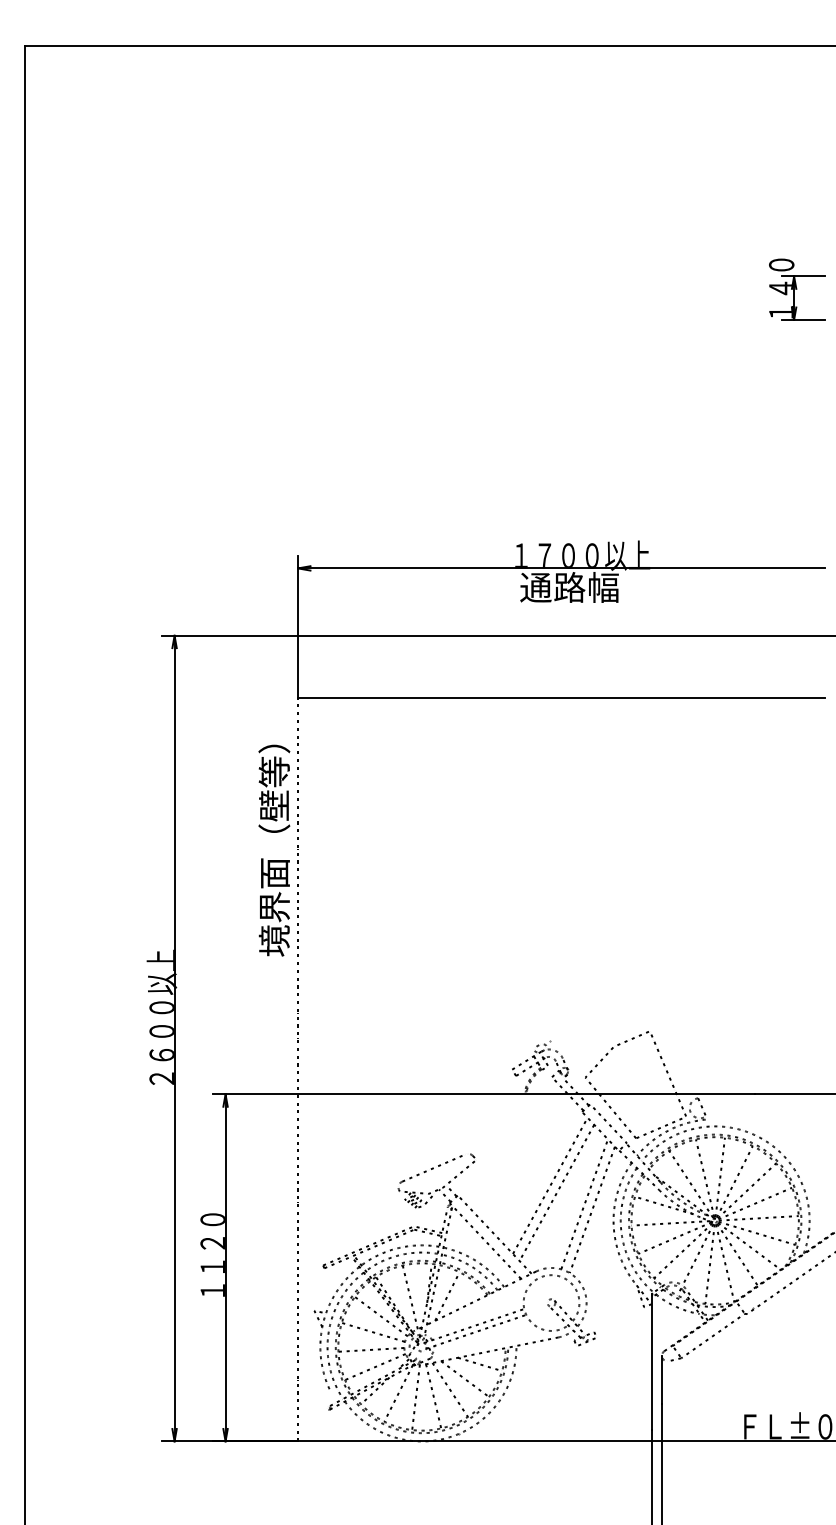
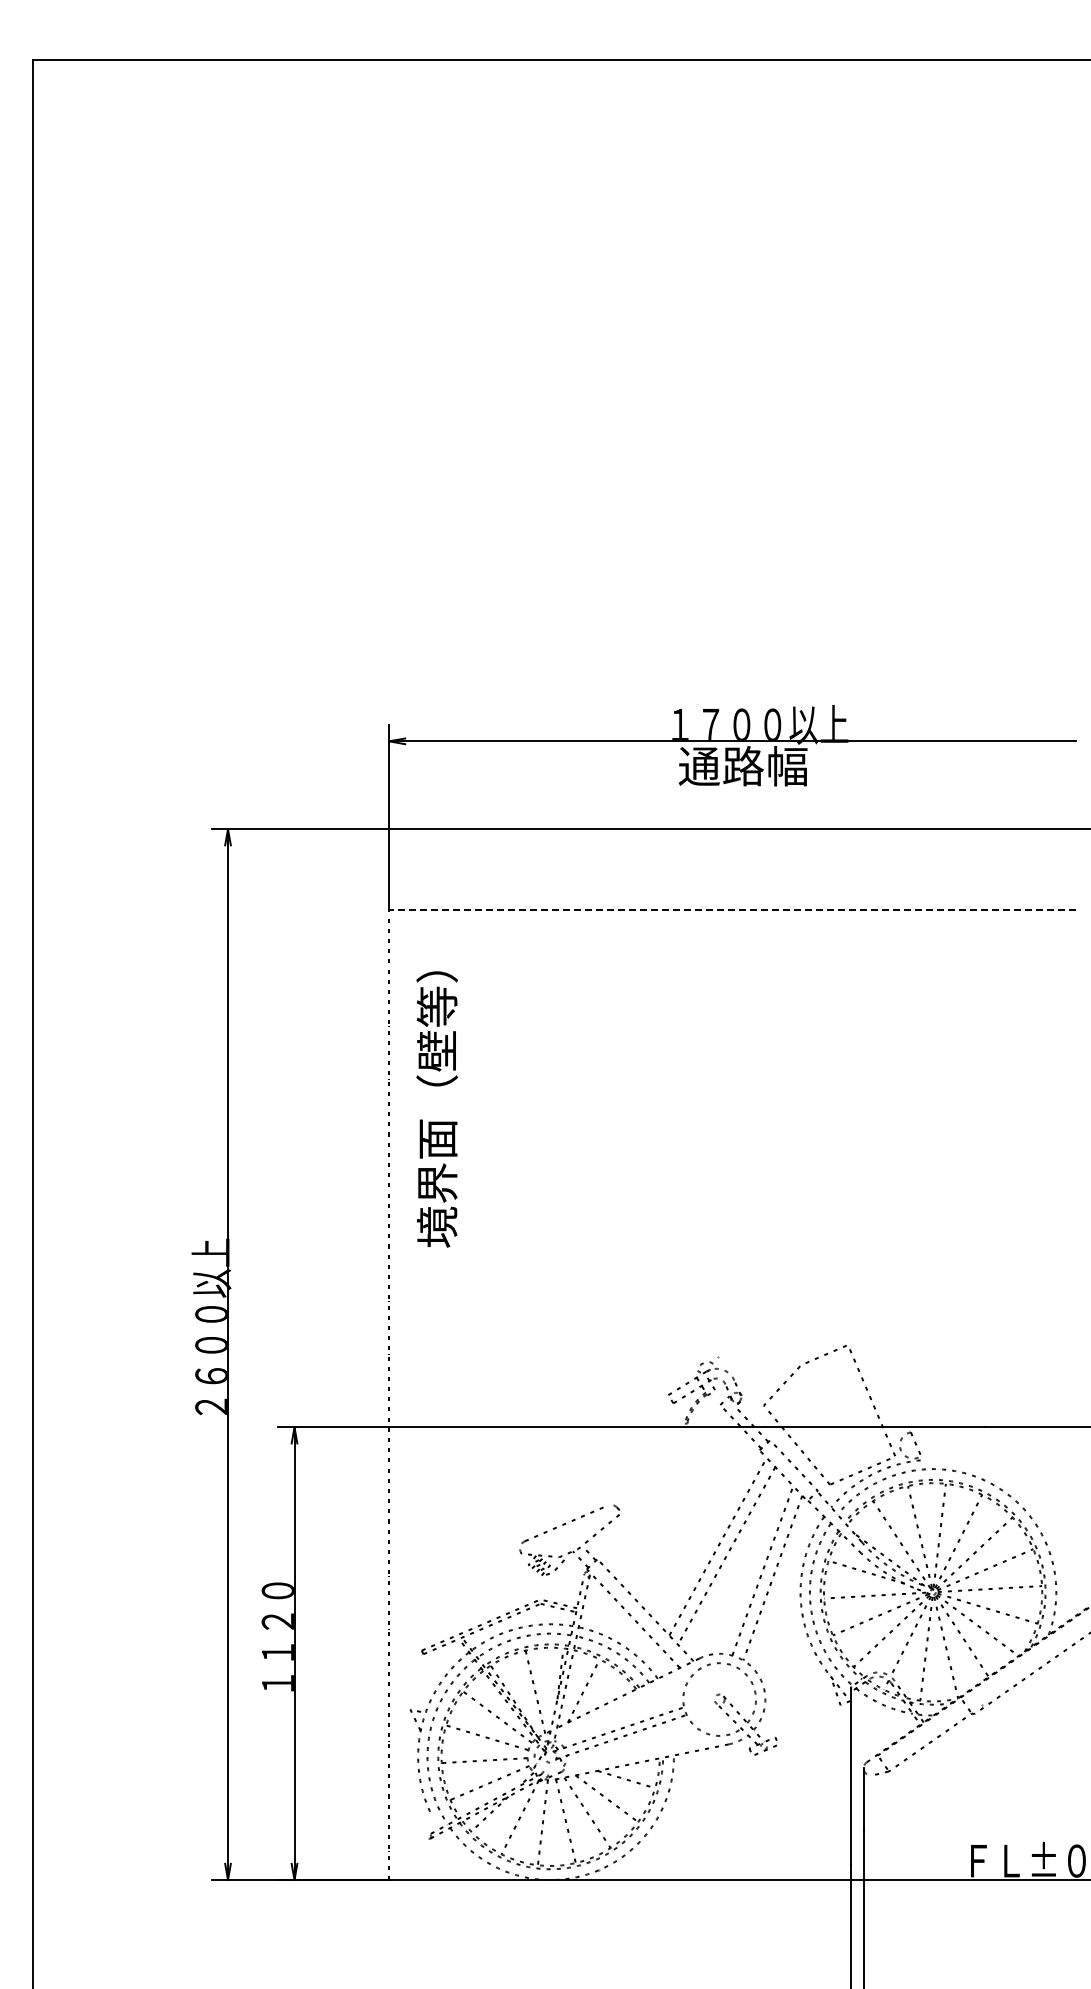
part: (796, 289) -> (1039, 377), removed
line: (561, 698) -> (732, 910), solid -> dashed
text: (273, 850) -> (436, 1109), moved

